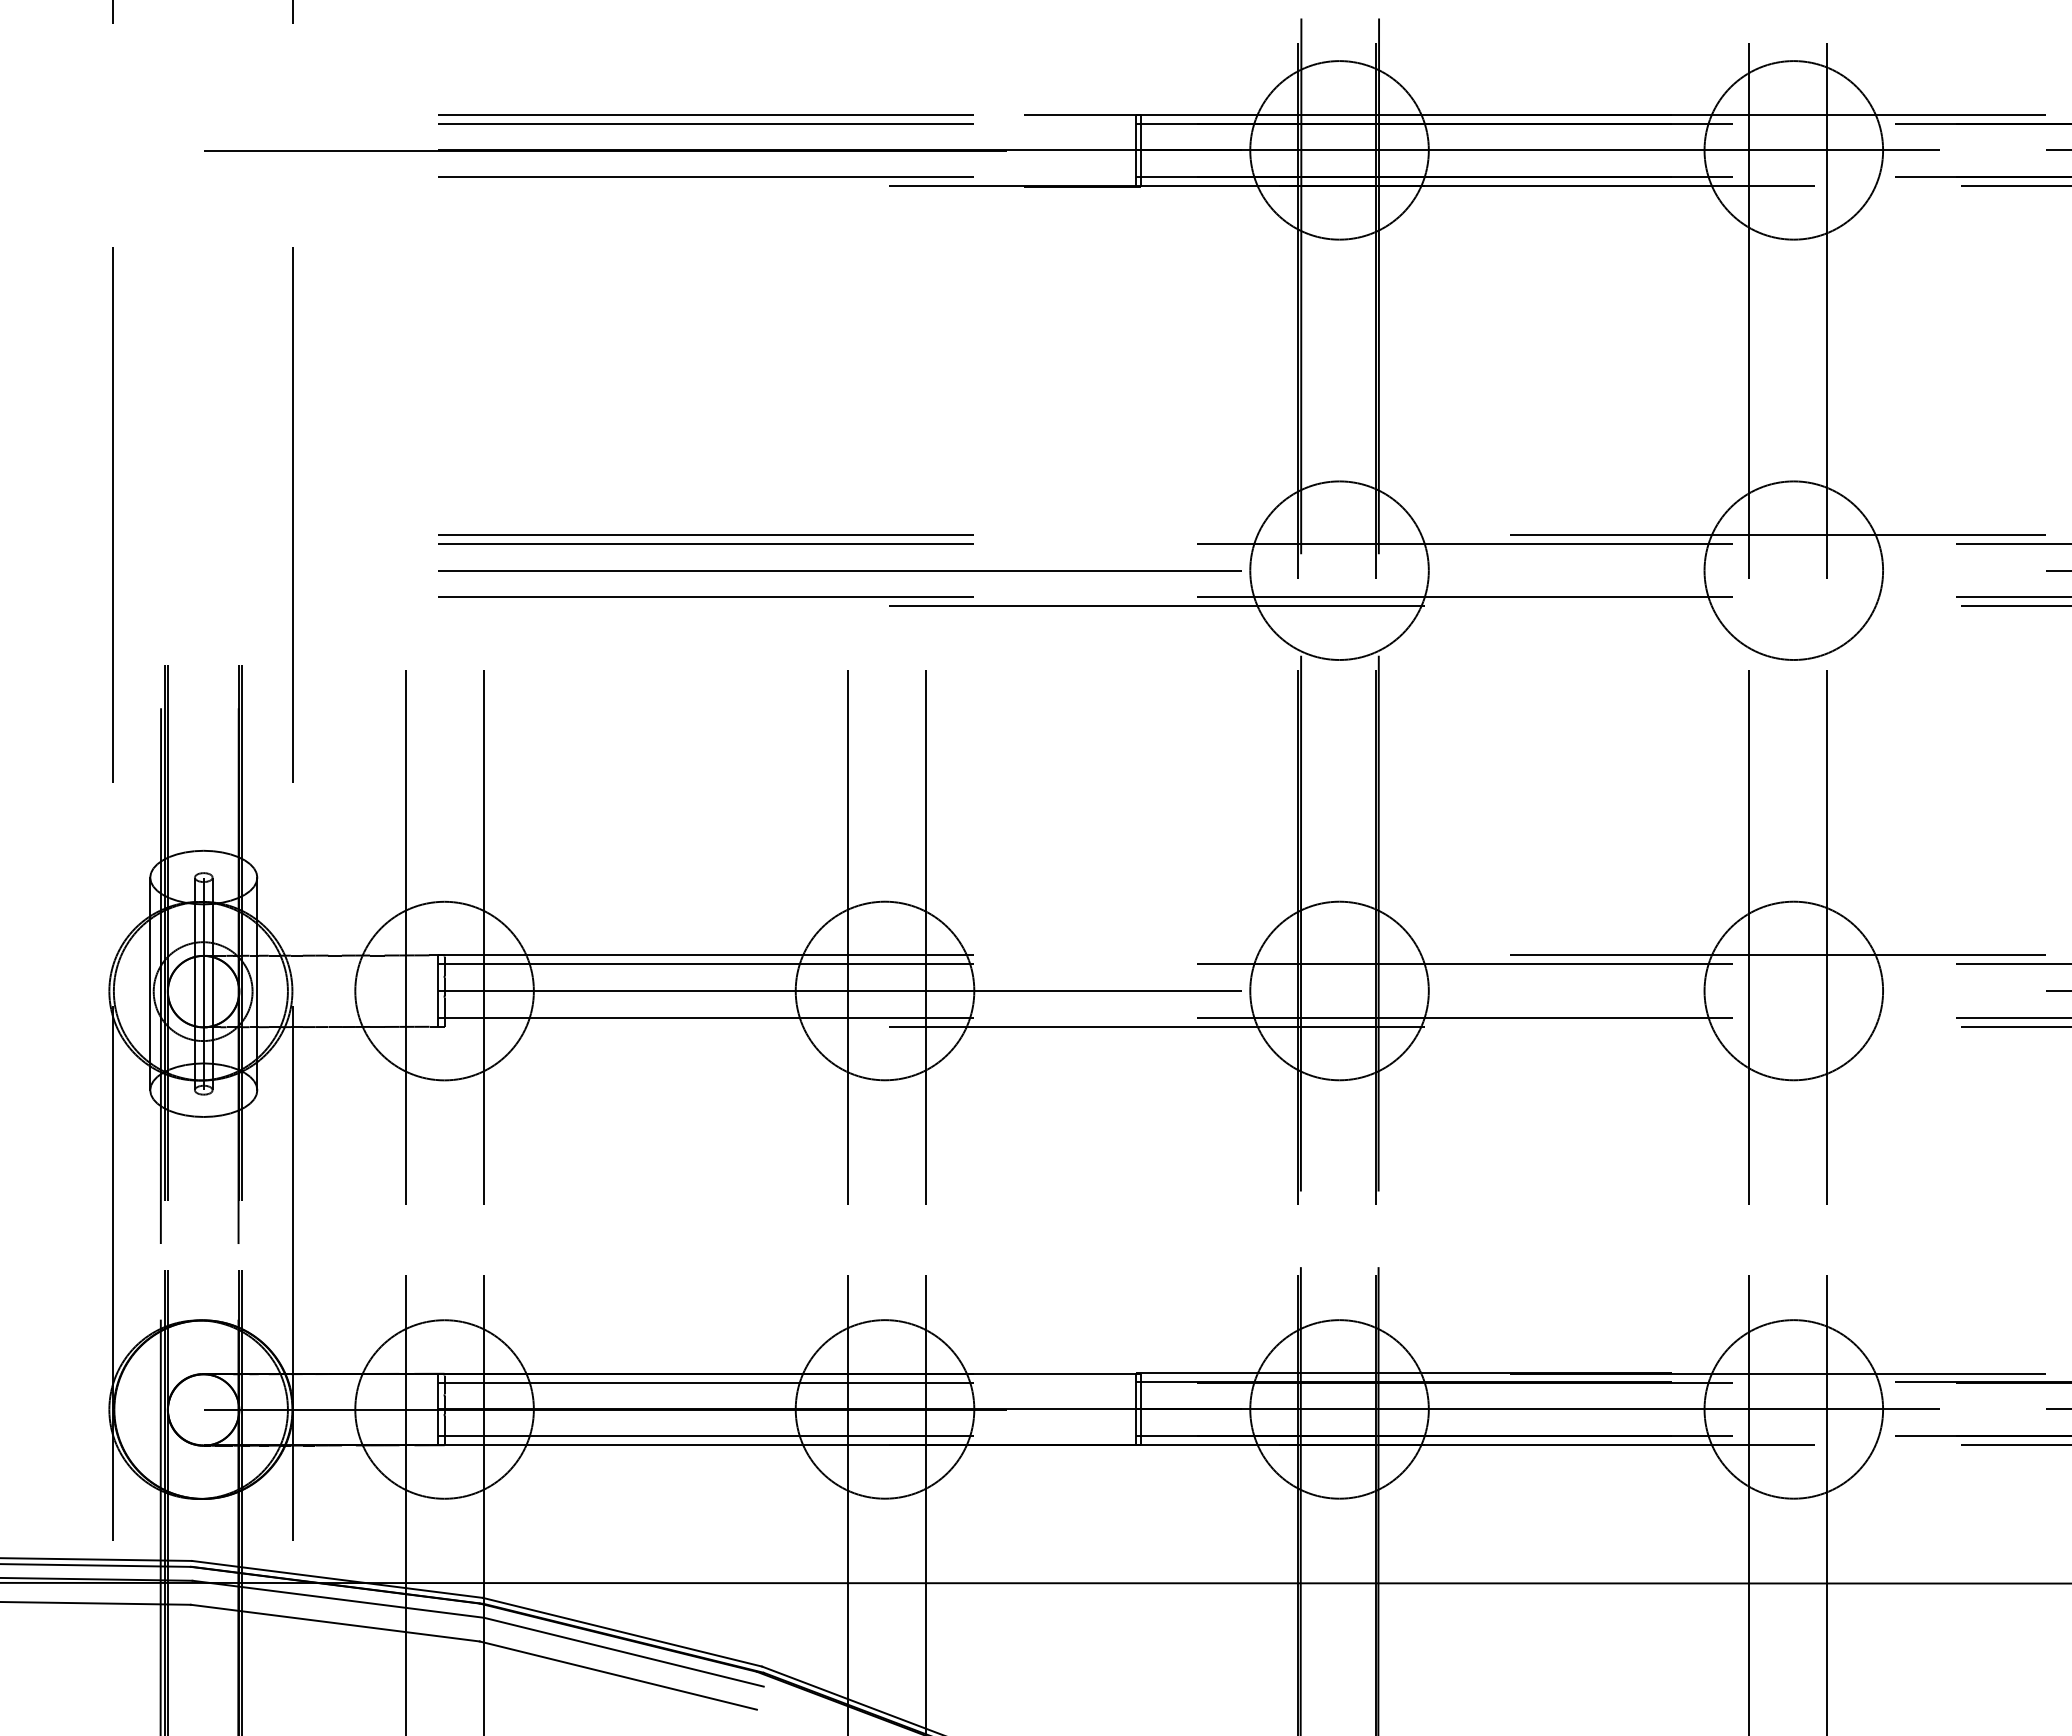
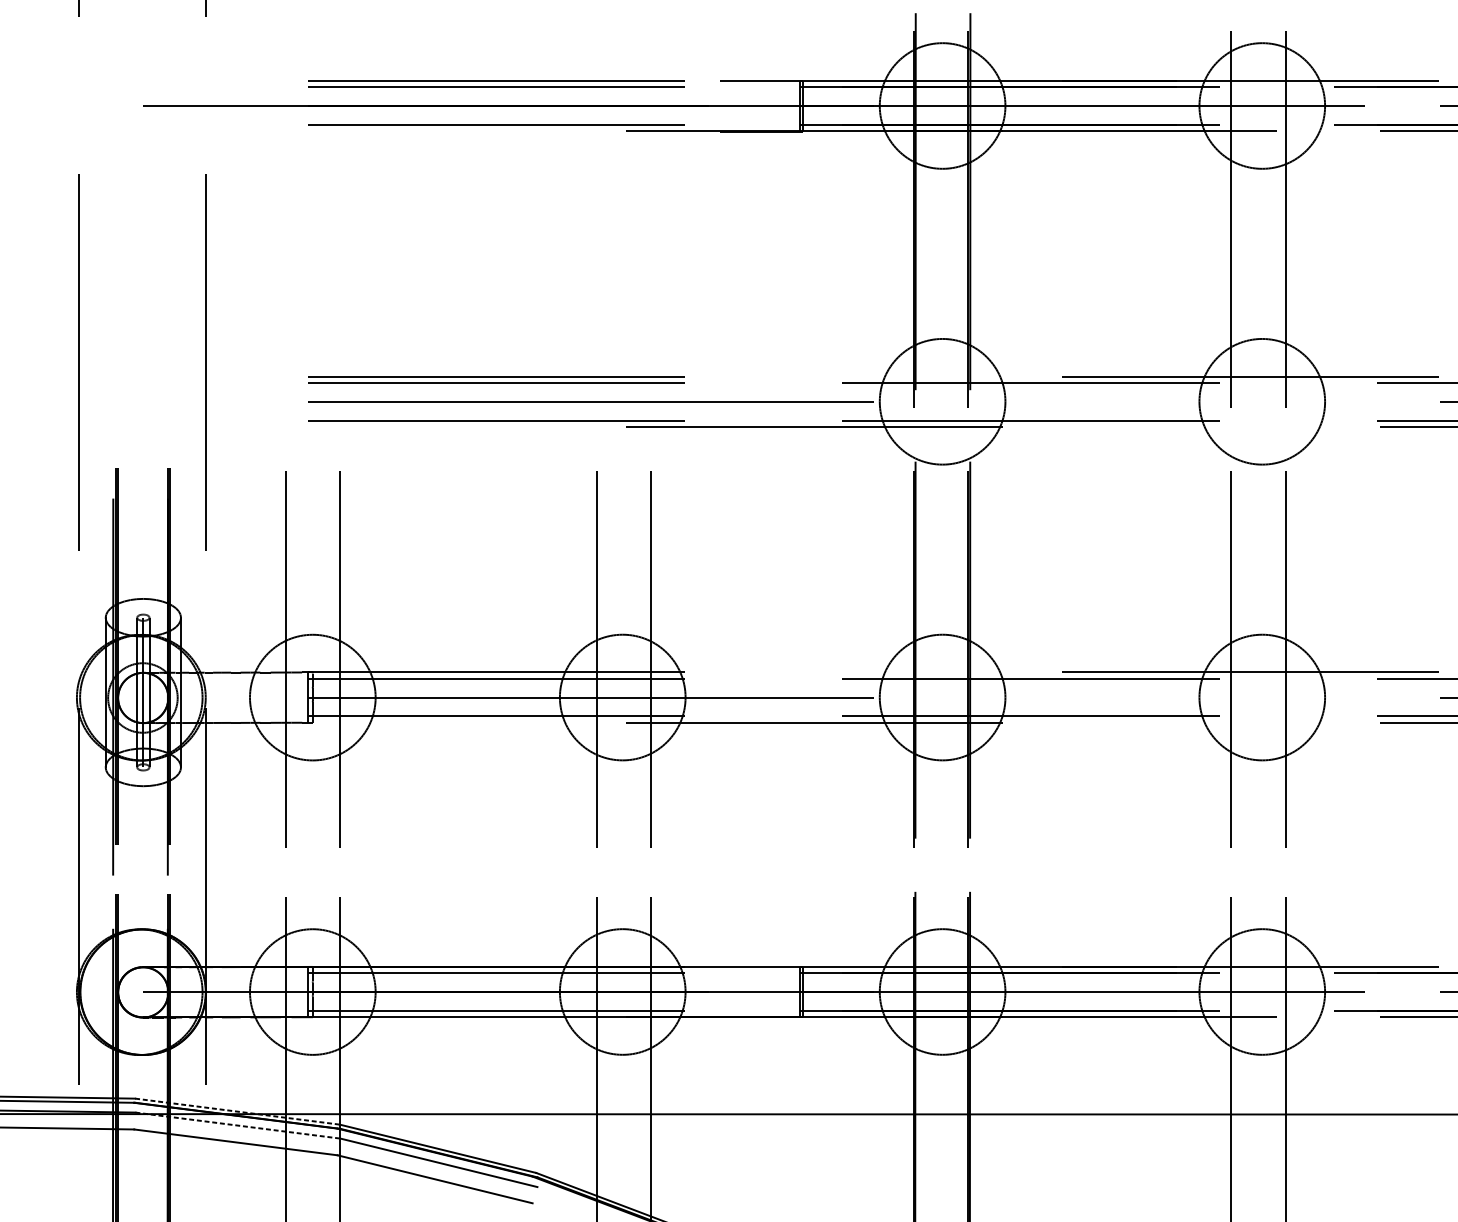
line: (337, 1579) -> (237, 1111), solid -> dashed
line: (338, 1599) -> (238, 1125), solid -> dashed

